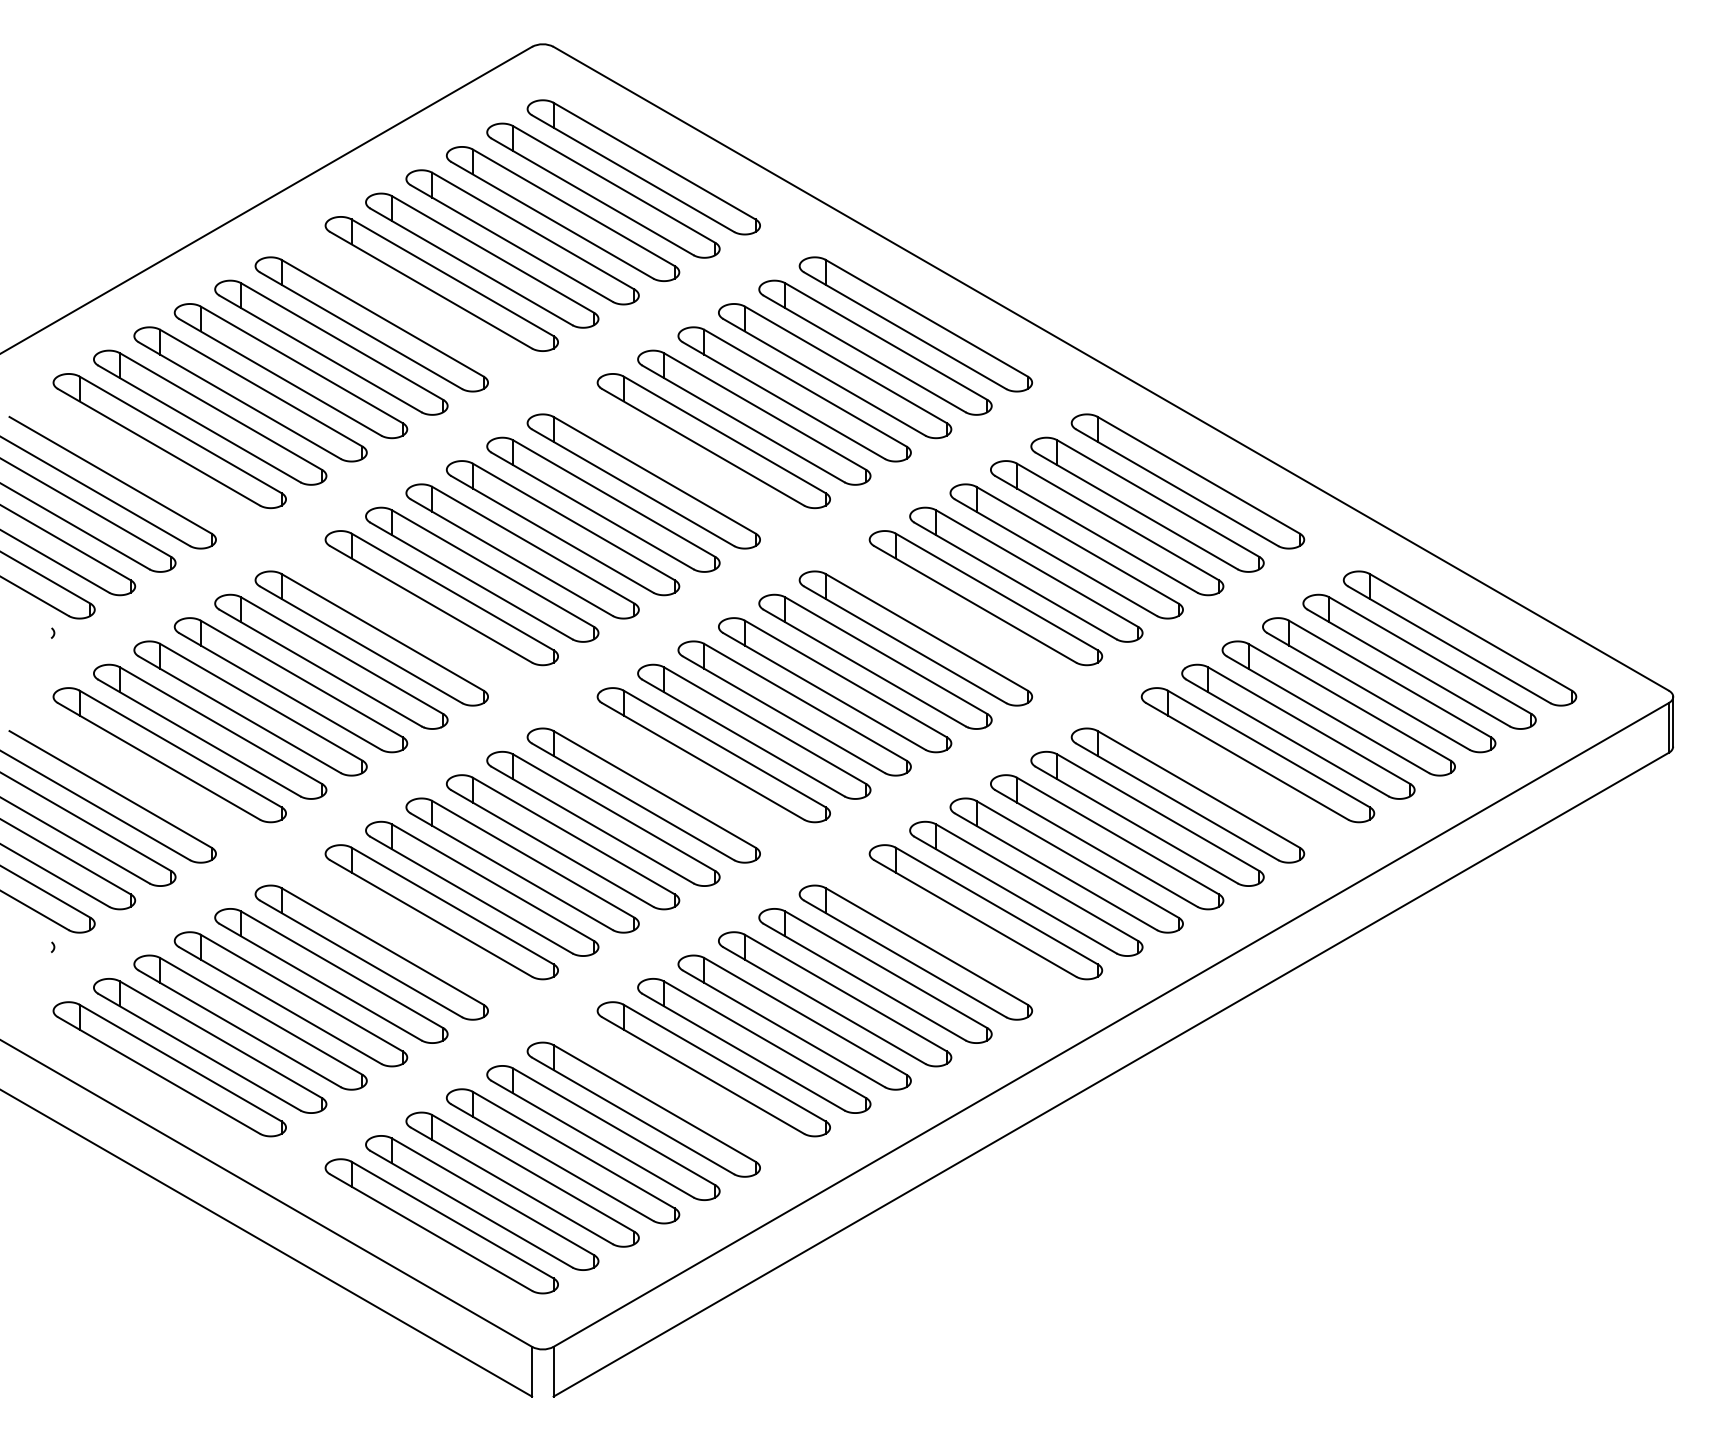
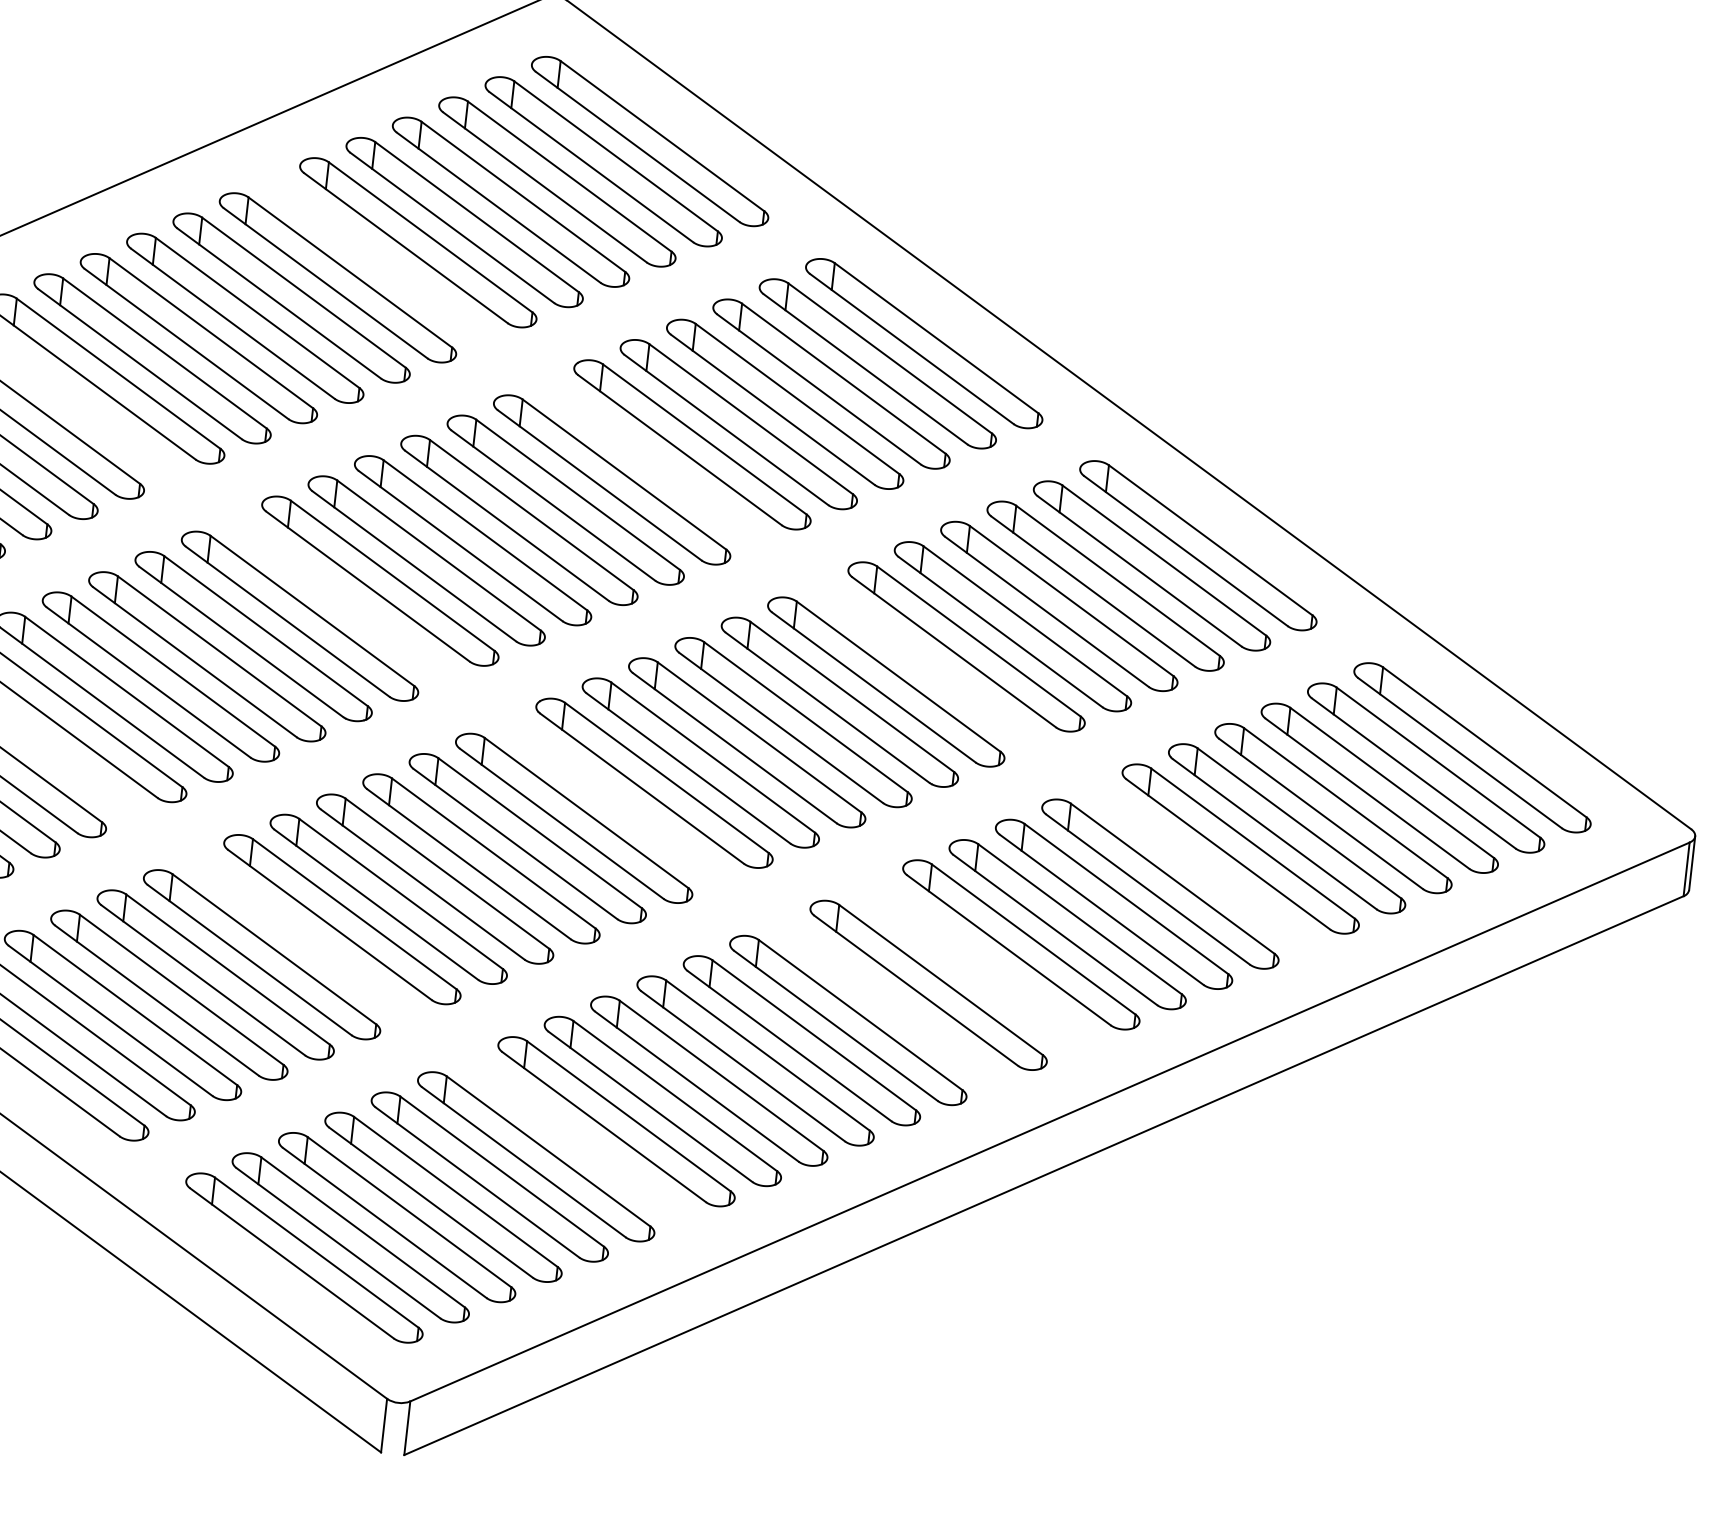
part: (1026, 888) -> (975, 964), removed

